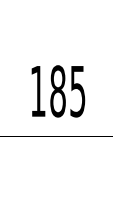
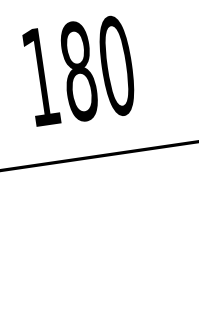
text: (77, 91) -> (116, 66), 185 -> 180

